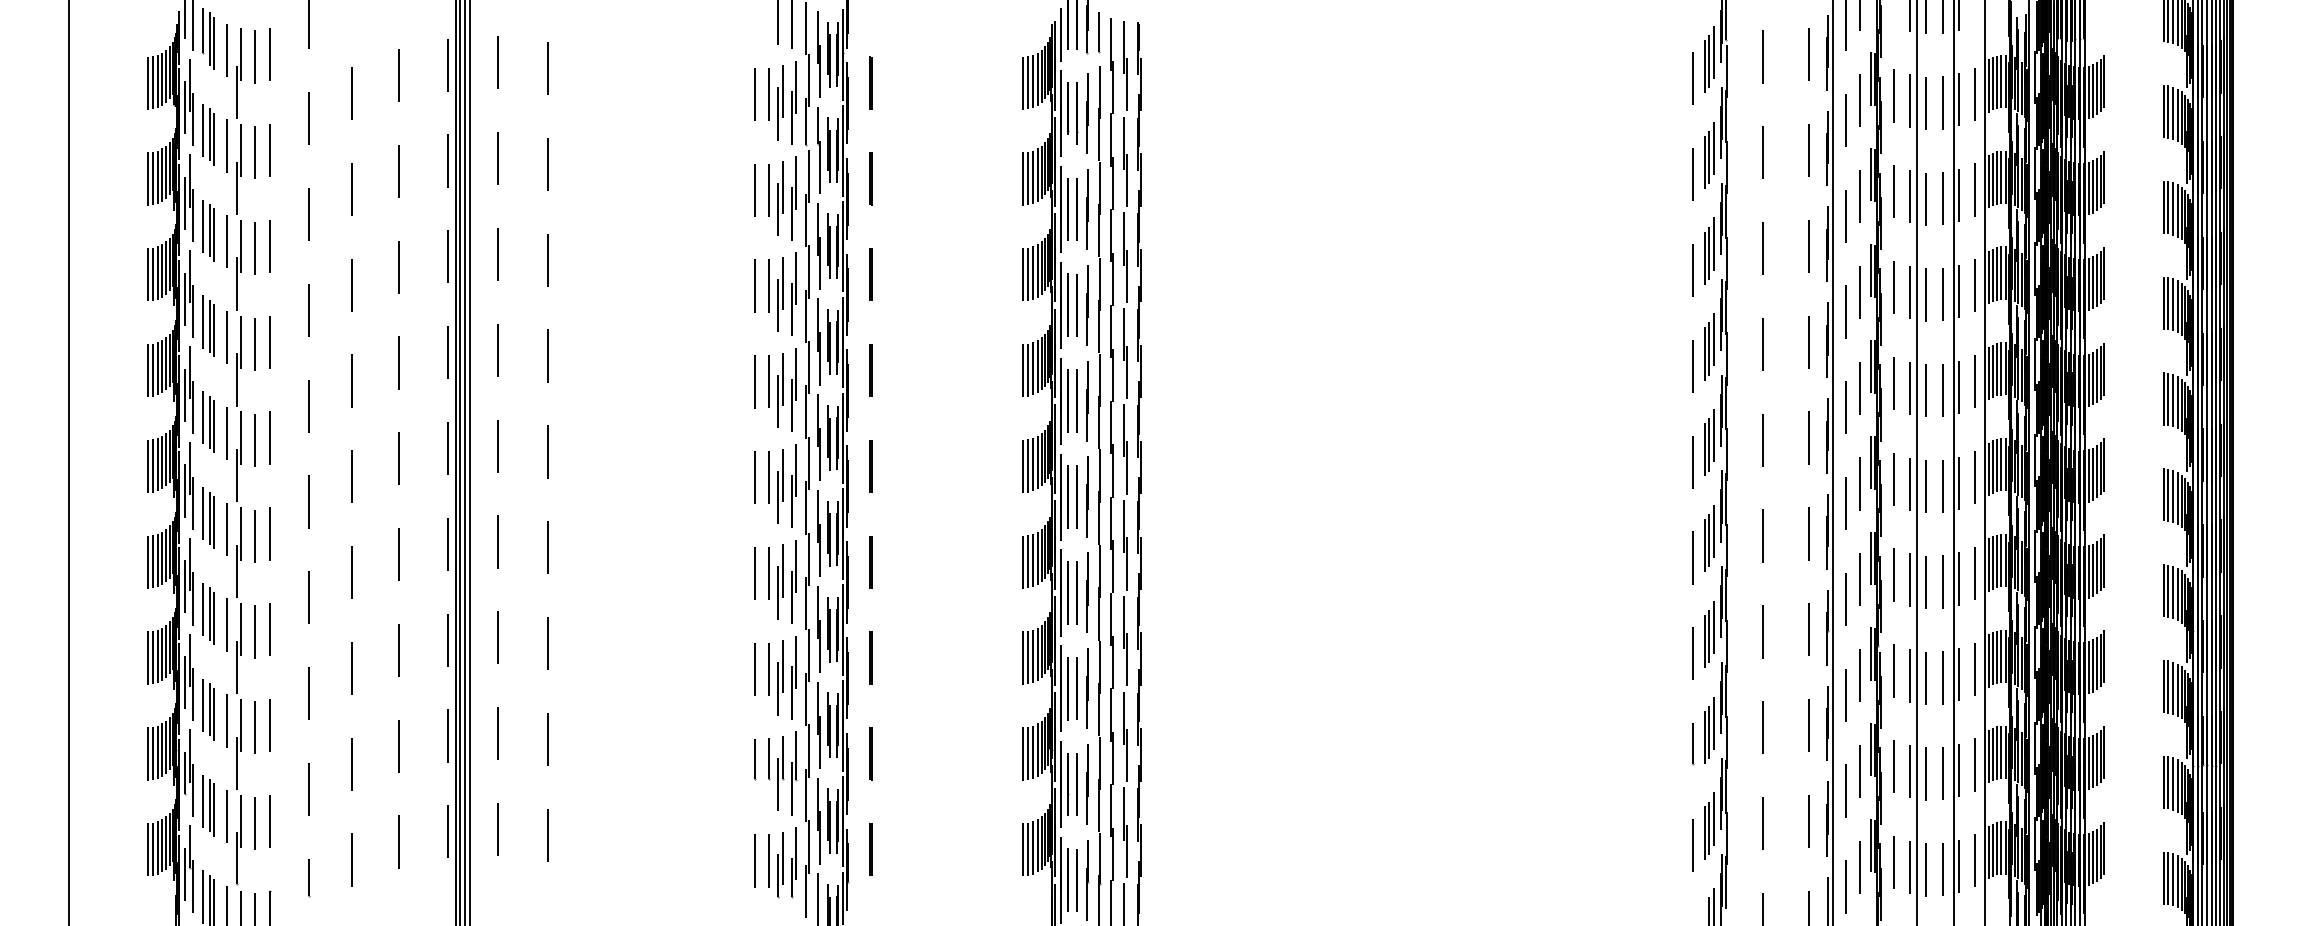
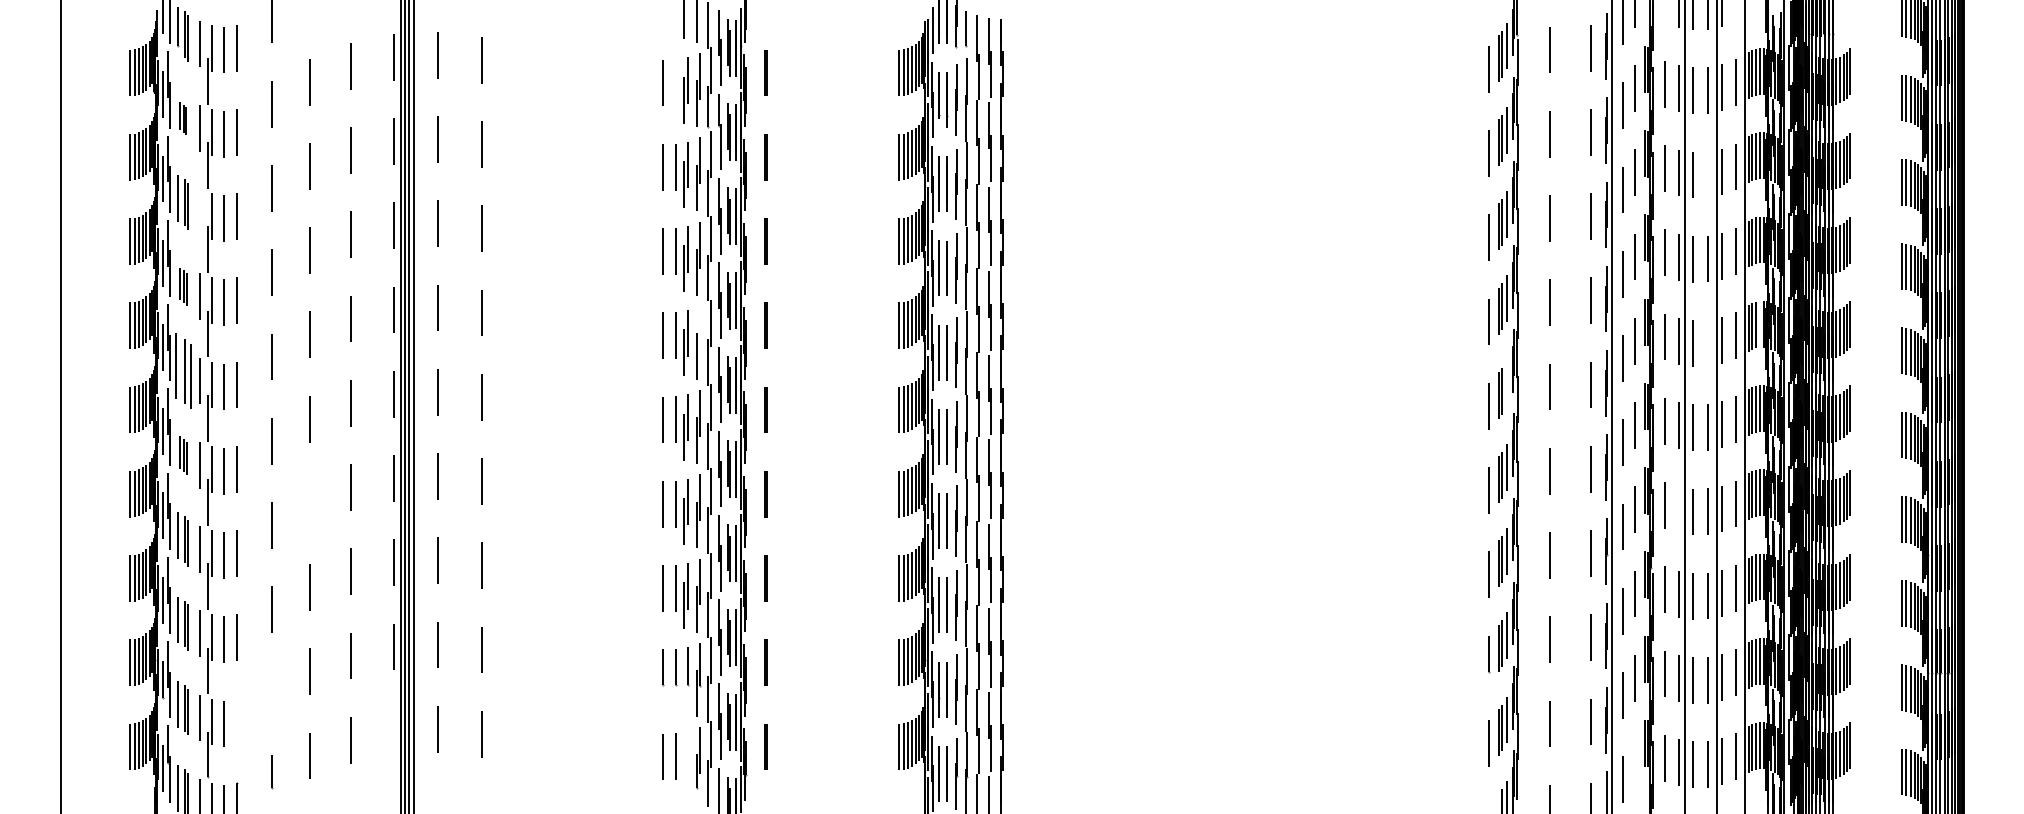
line: (768, 93) -> (675, 82), removed
part: (208, 134) -> (183, 118), size x0.6
line: (1942, 198) -> (1707, 174), removed
line: (226, 241) -> (199, 212), removed
part: (208, 325) -> (183, 286), size x0.7
line: (2001, 368) -> (1759, 323), removed
line: (796, 374) -> (700, 329), removed
line: (1942, 390) -> (1707, 343), removed
part: (208, 421) -> (183, 370), size x1.4
line: (1714, 435) -> (1507, 382), removed
part: (208, 517) -> (183, 454), size x0.7
line: (352, 572) -> (310, 503), removed
line: (1909, 579) -> (1678, 509), removed
line: (777, 784) -> (683, 689), removed
line: (308, 789) -> (271, 694), removed
line: (269, 821) -> (237, 722), removed
line: (447, 831) -> (393, 730), removed
part: (780, 865) -> (686, 760), removed
line: (1859, 866) -> (1634, 761), removed

